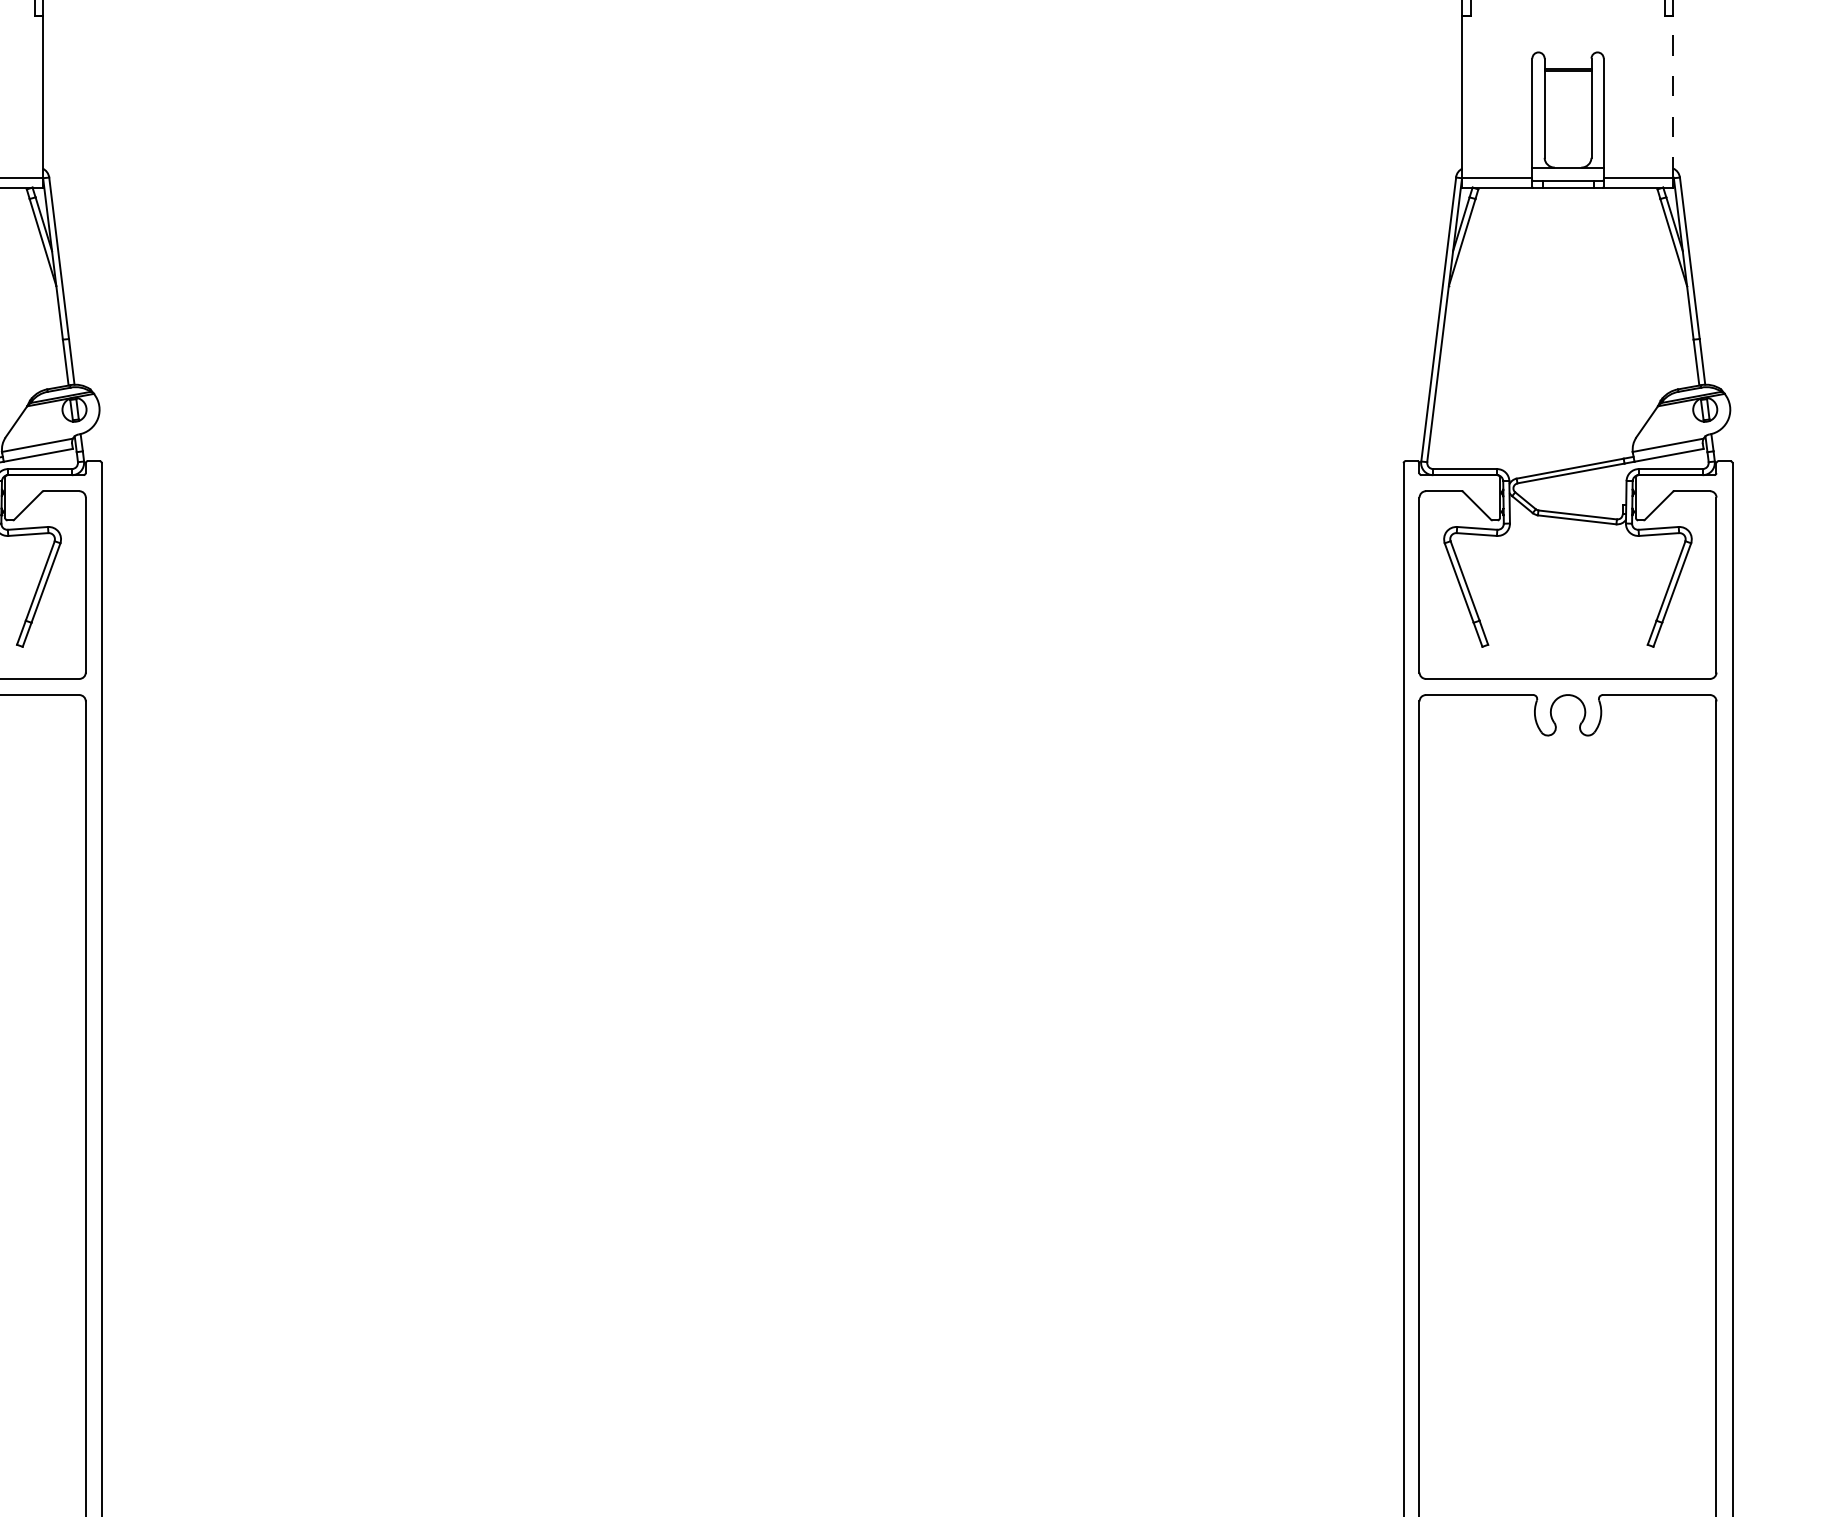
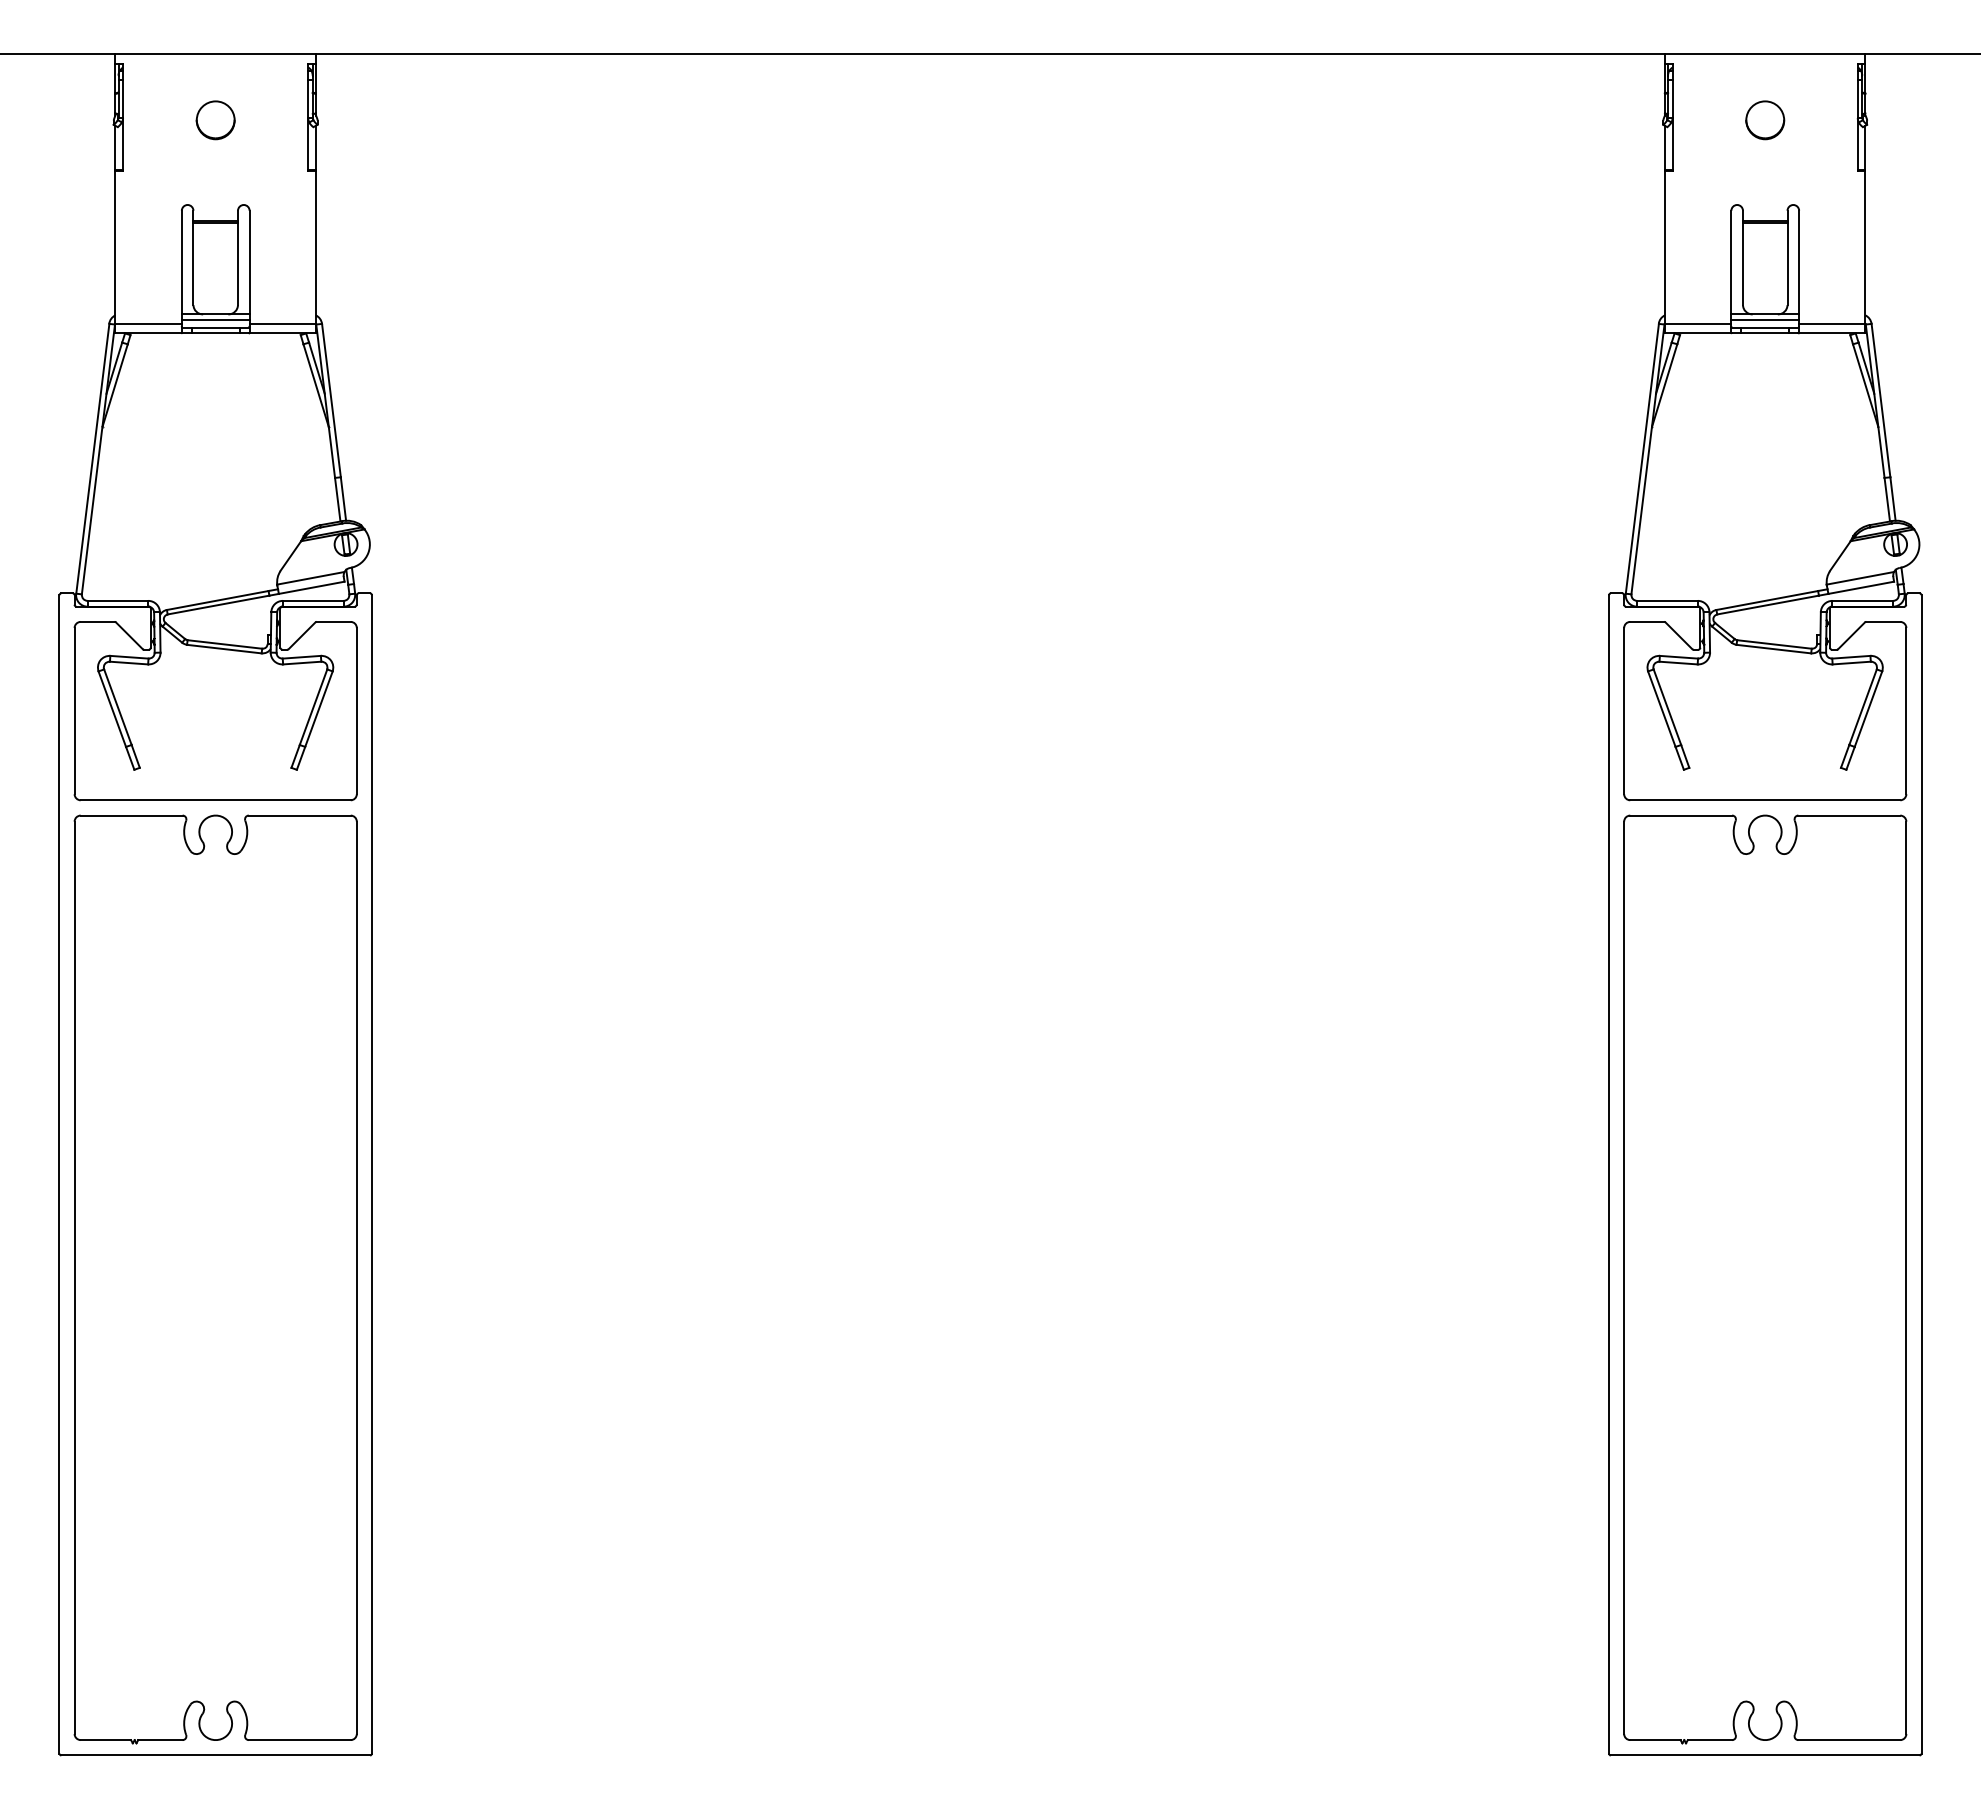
line: (1673, 97) -> (1865, 247), dashed -> solid
line: (1568, 174) -> (1765, 320), added

